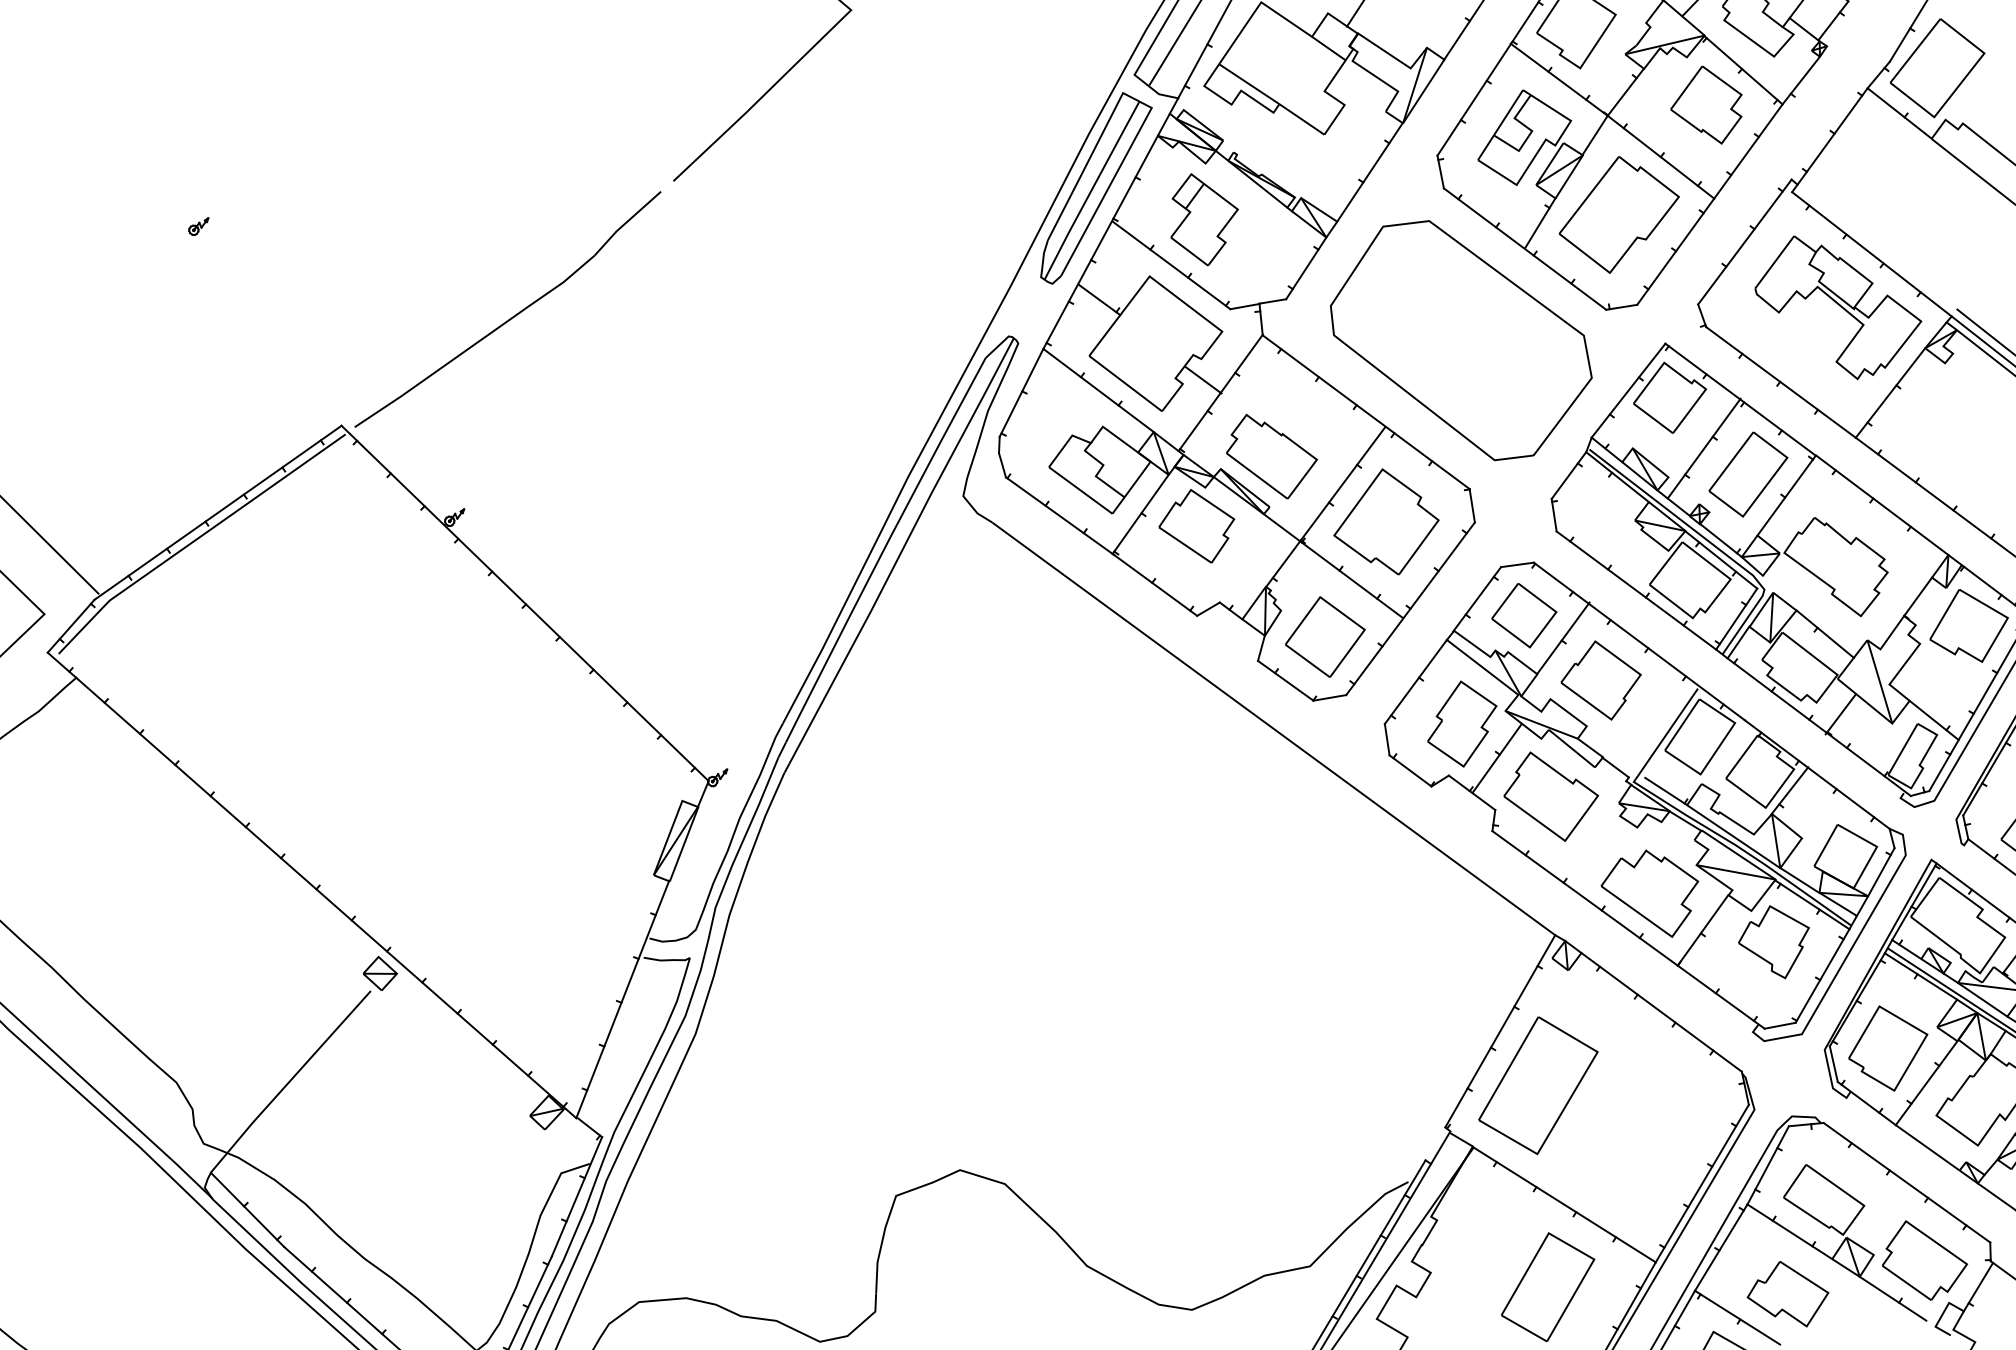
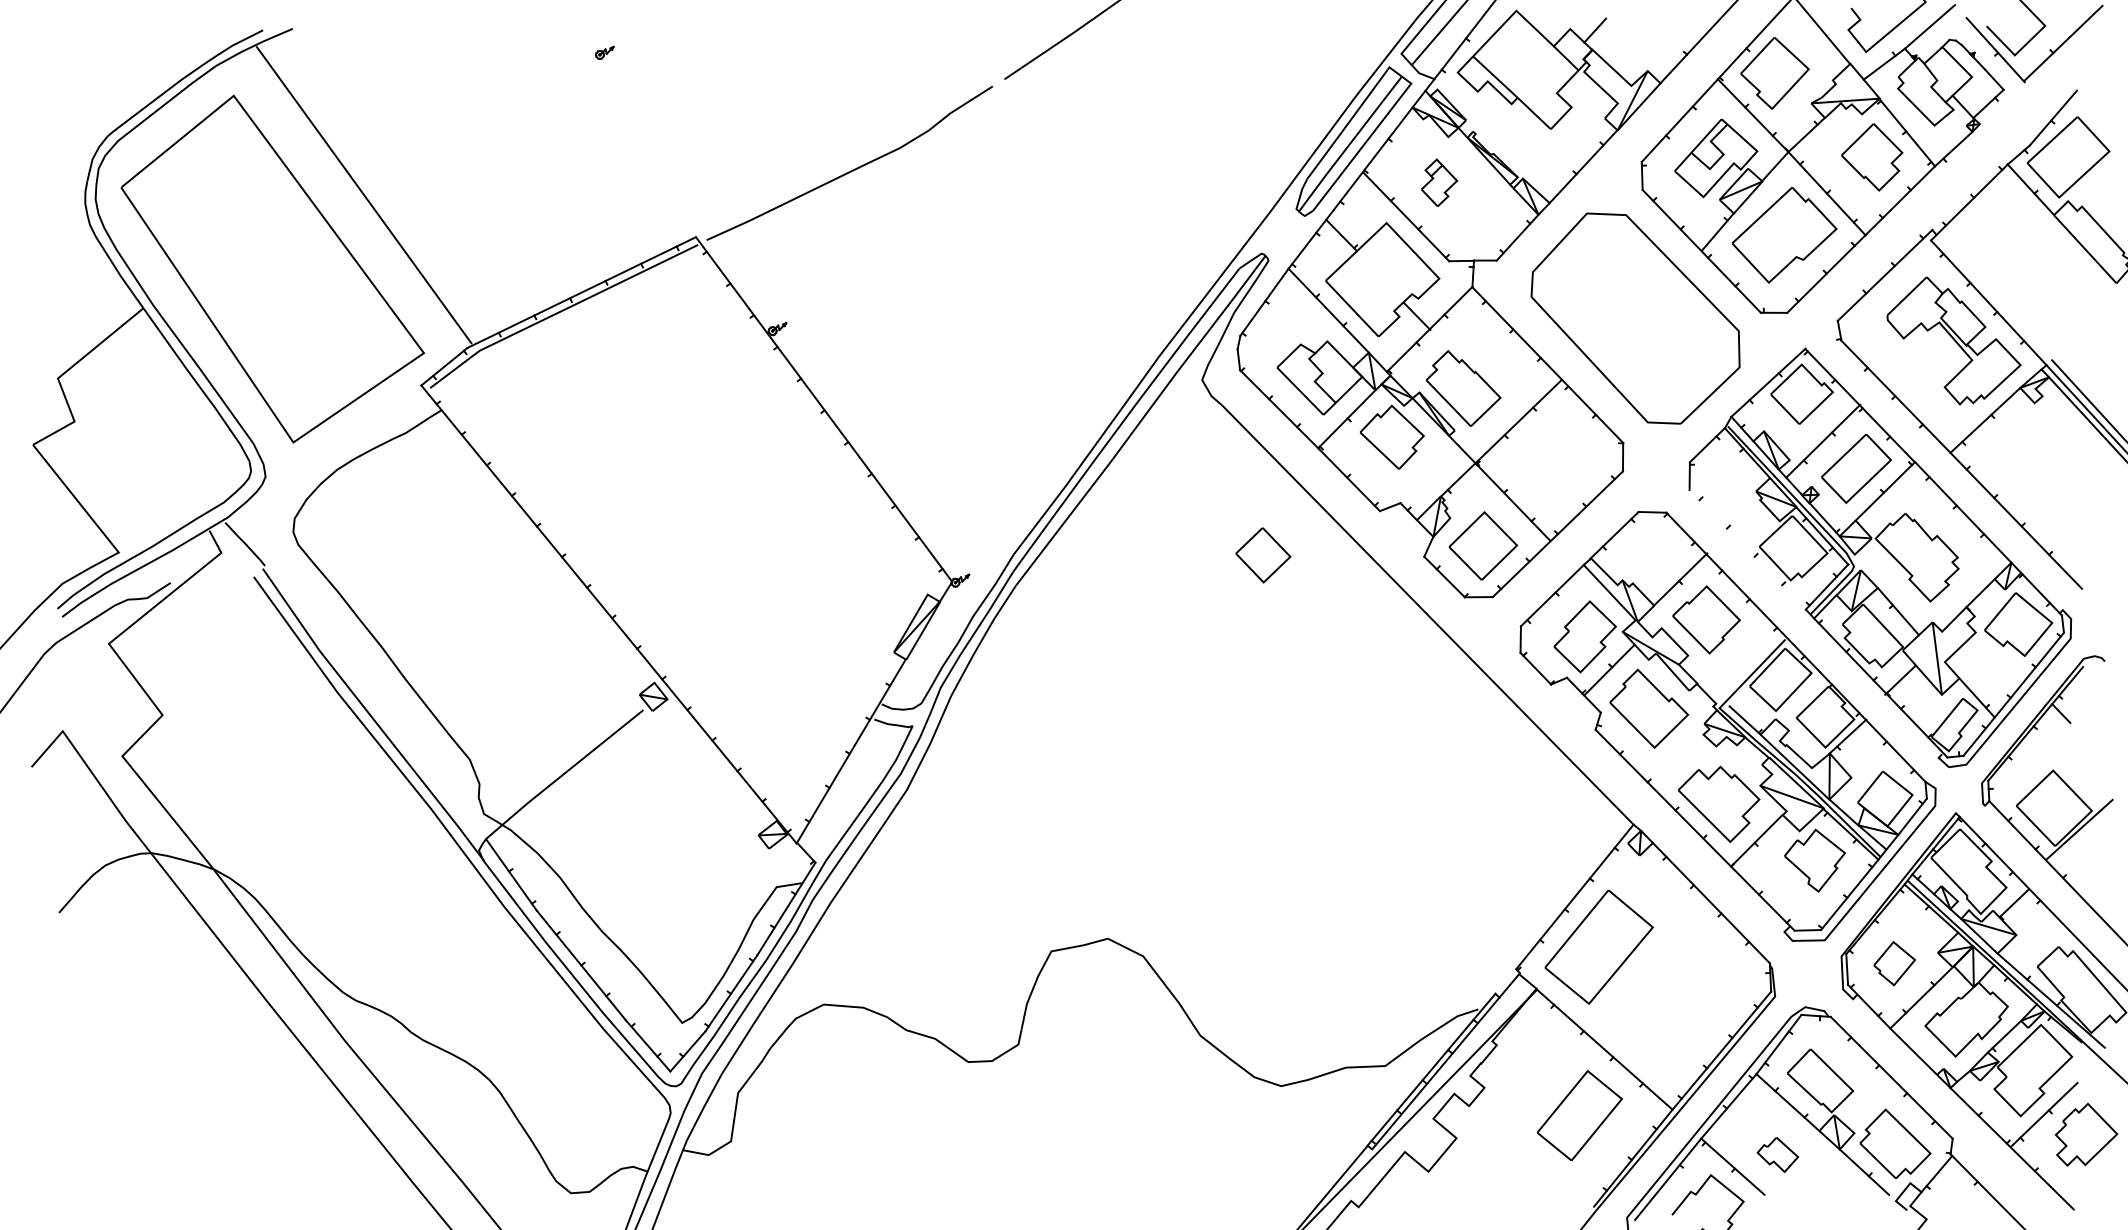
part: (1203, 218) -> (1439, 182), size x0.6
part: (1384, 521) -> (1548, 458), removed
line: (1636, 590) -> (1747, 549), removed
part: (1524, 615) -> (1263, 555), moved
part: (1888, 1048) -> (1894, 963), size x0.6
part: (1787, 1294) -> (1777, 1154), size x0.6

